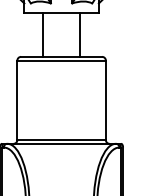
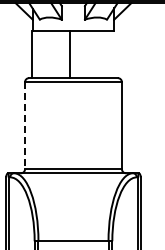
line: (43, 35) -> (32, 54), moved
line: (79, 35) -> (69, 54), moved
line: (17, 100) -> (25, 125), solid -> dashed

